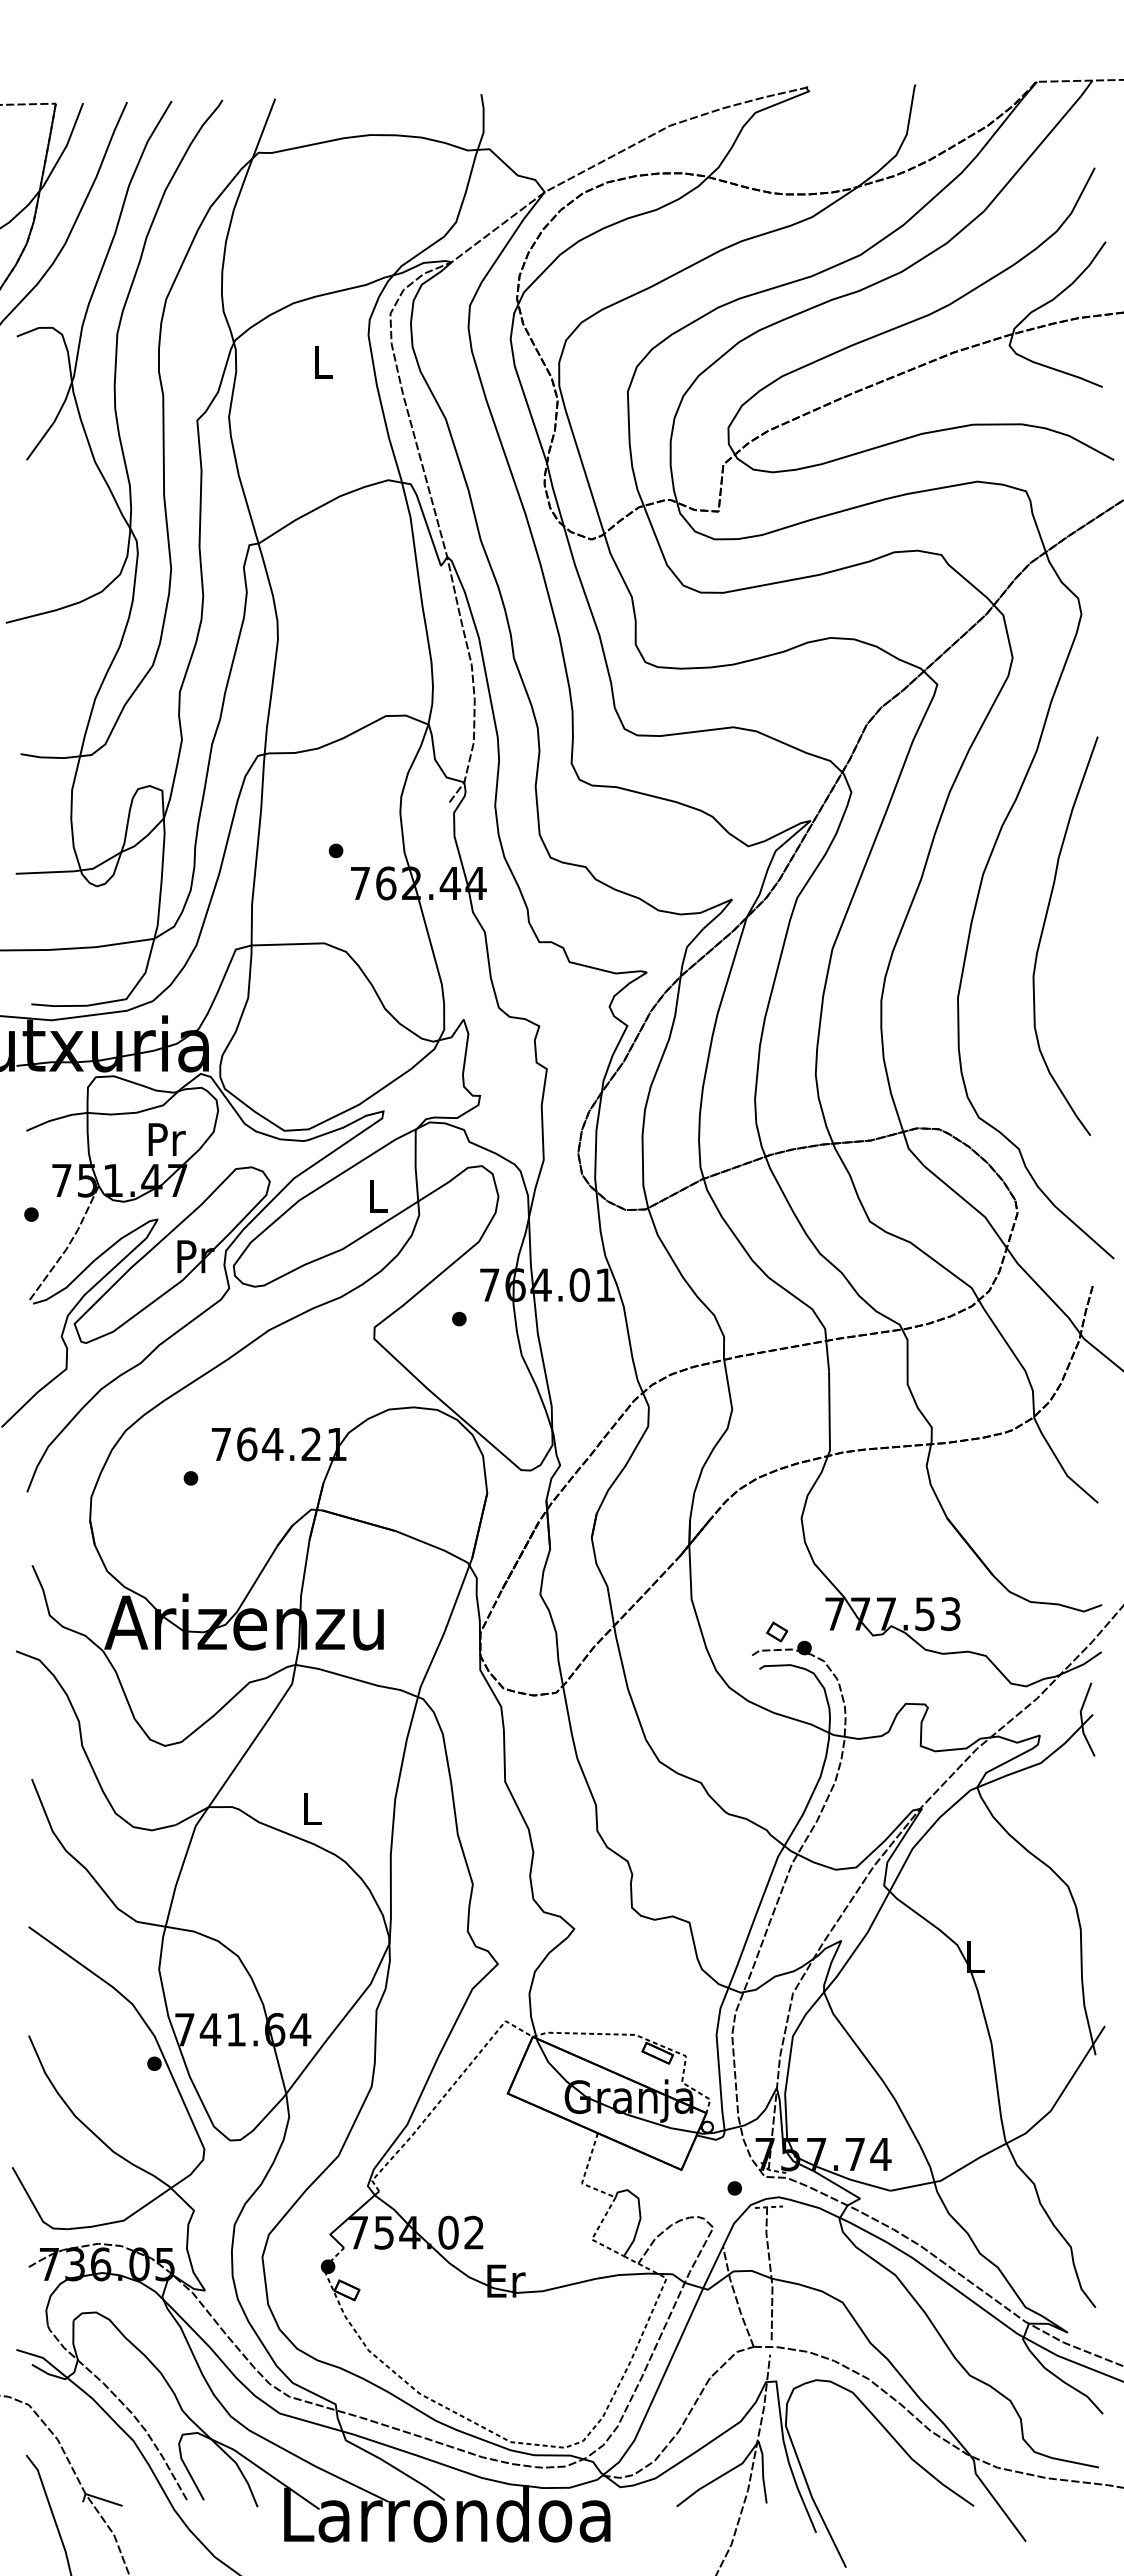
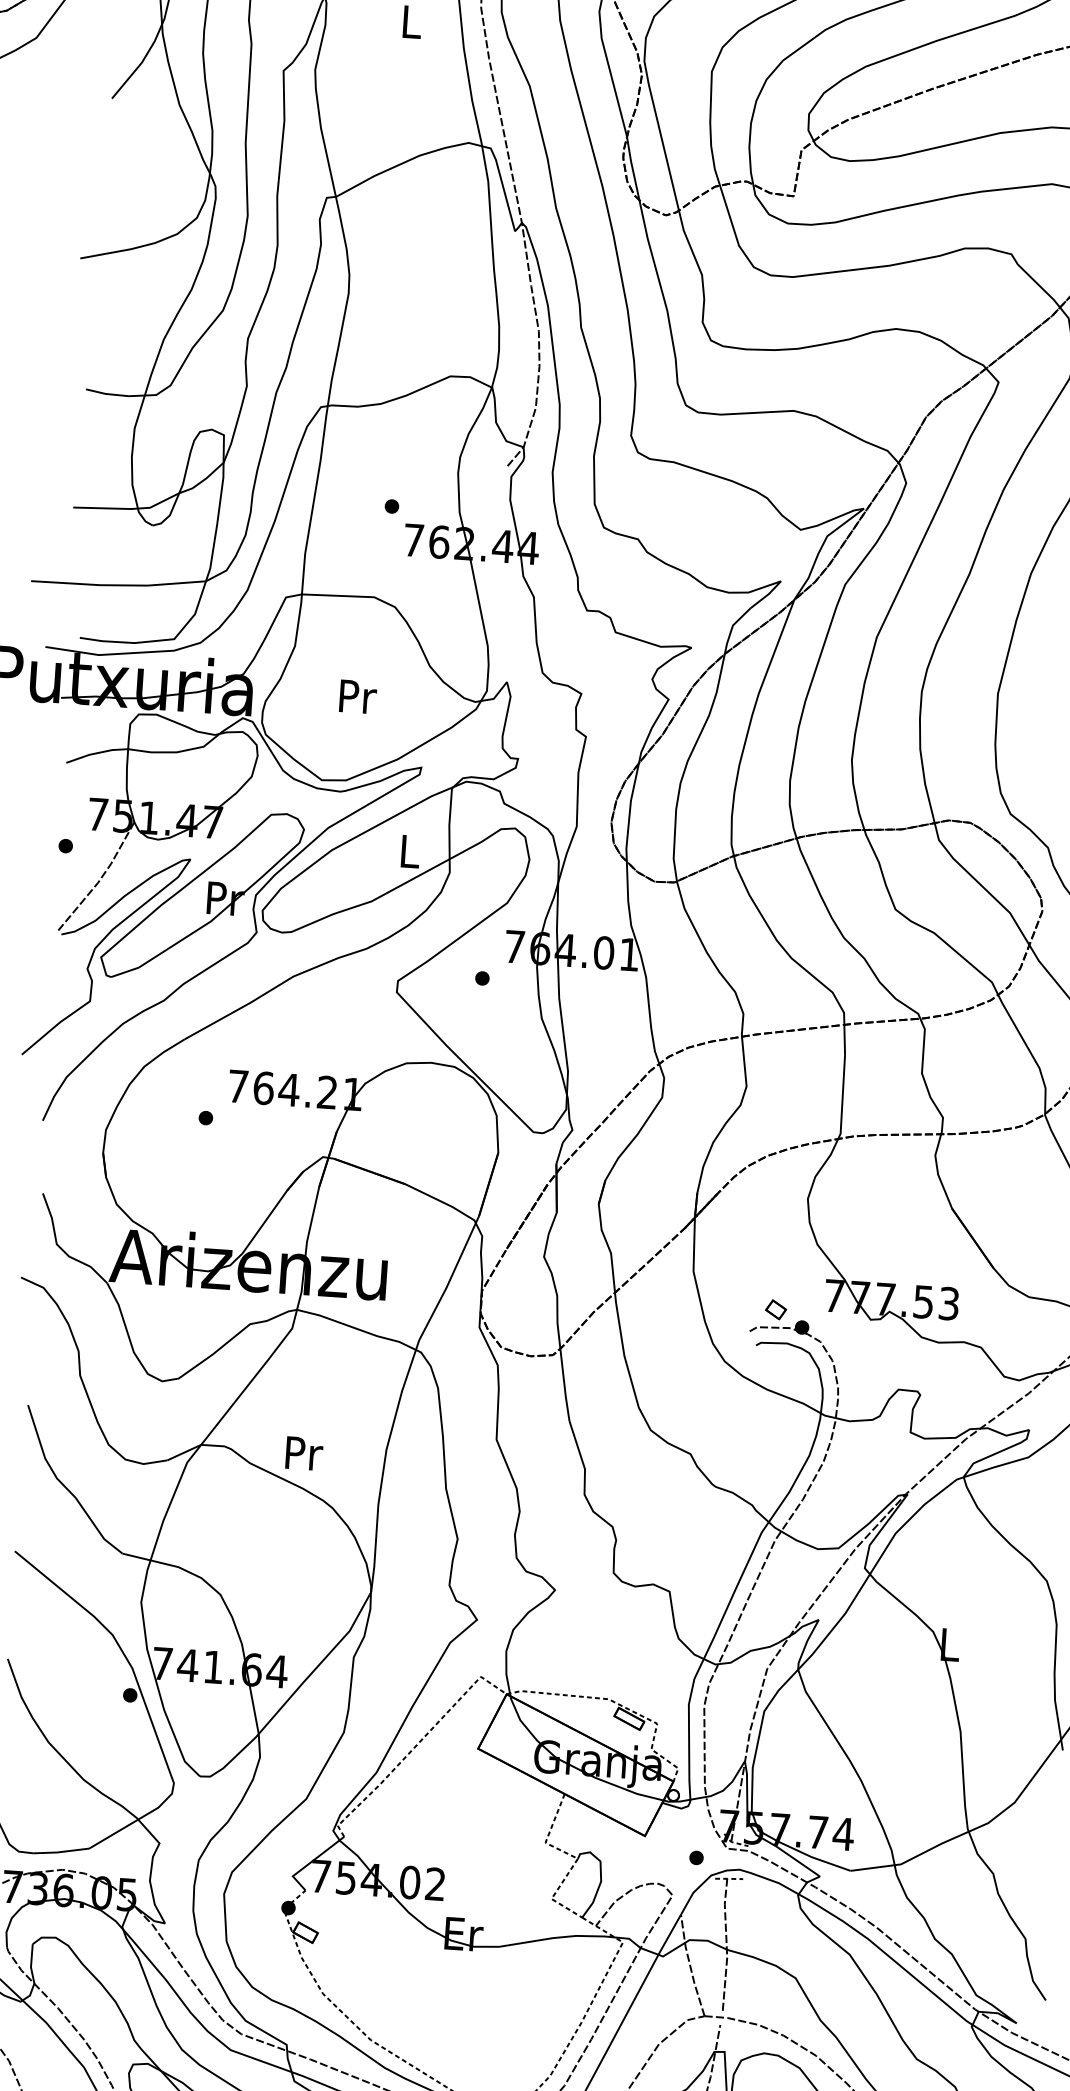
text: (166, 1139) -> (357, 696), moved
text: (312, 1808) -> (303, 1453), L -> Pr

